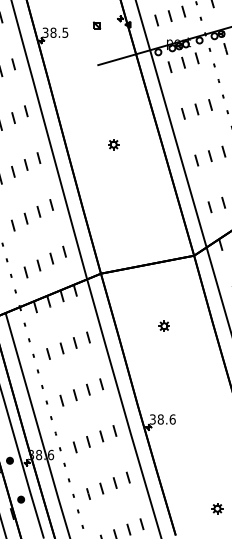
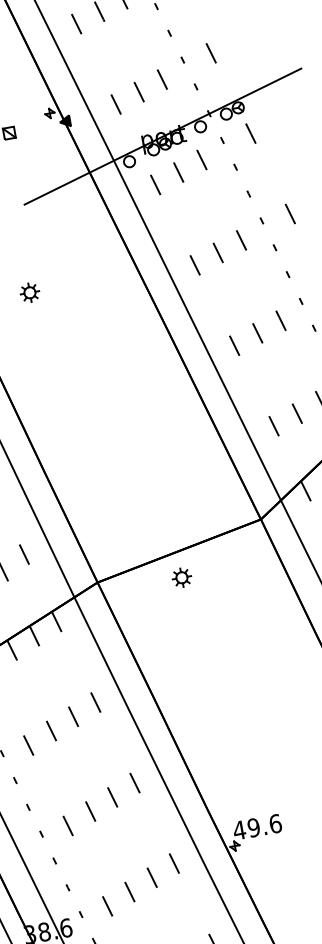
part: (113, 144) -> (29, 292), moved
part: (163, 325) -> (180, 576), moved
text: (156, 419) -> (246, 829), 38.6 -> 49.6

